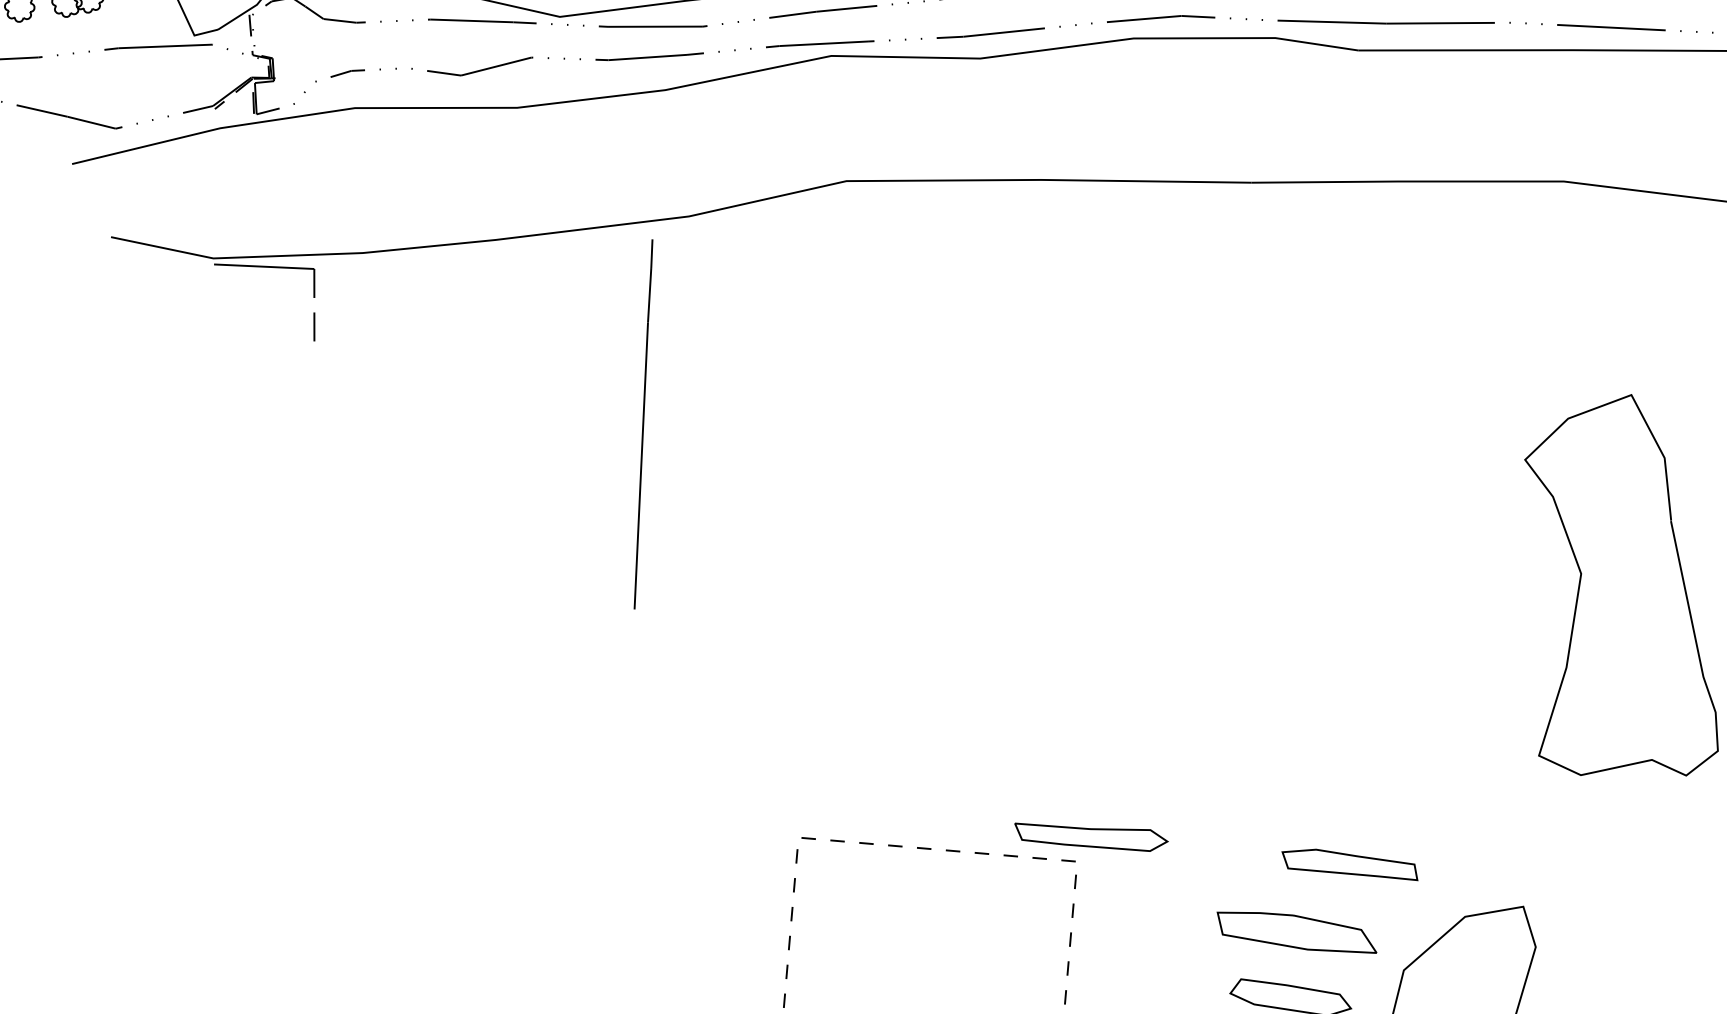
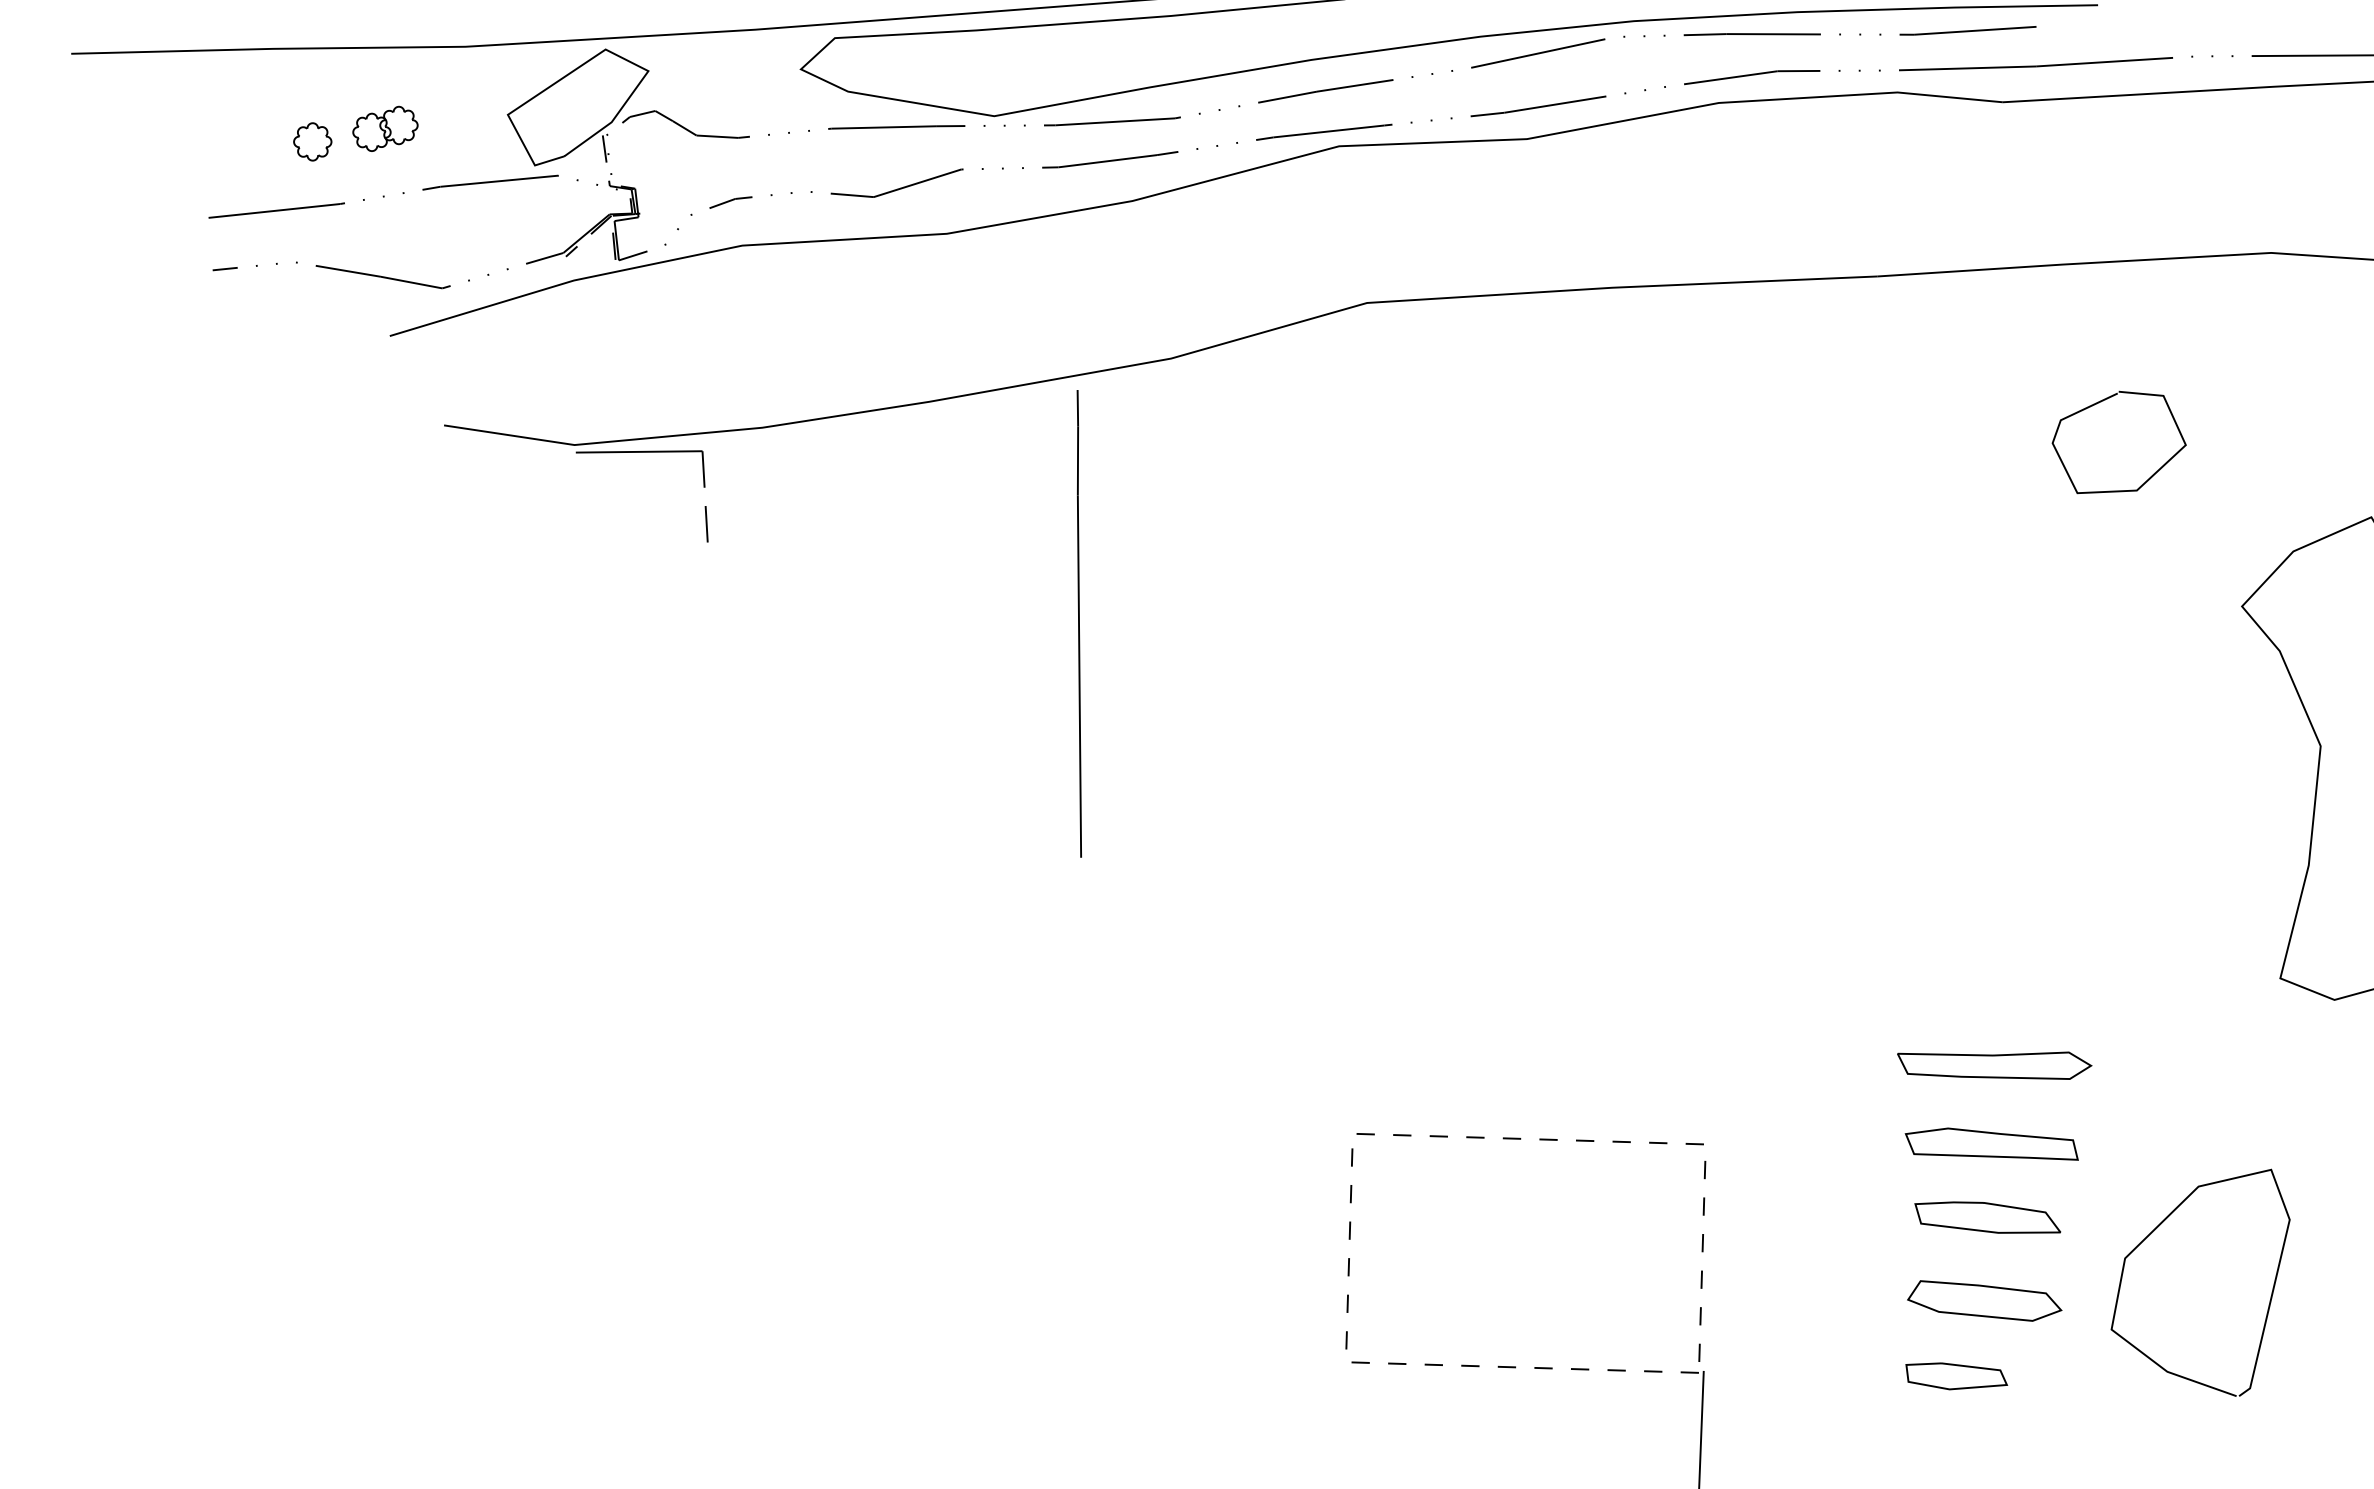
curve: (1421, 293) -> (2099, 403), added
line: (642, 424) -> (1078, 623), moved
part: (1091, 837) -> (1994, 1065), moved
part: (1349, 863) -> (1991, 1143), moved
part: (1296, 931) -> (1987, 1217), size x0.71

